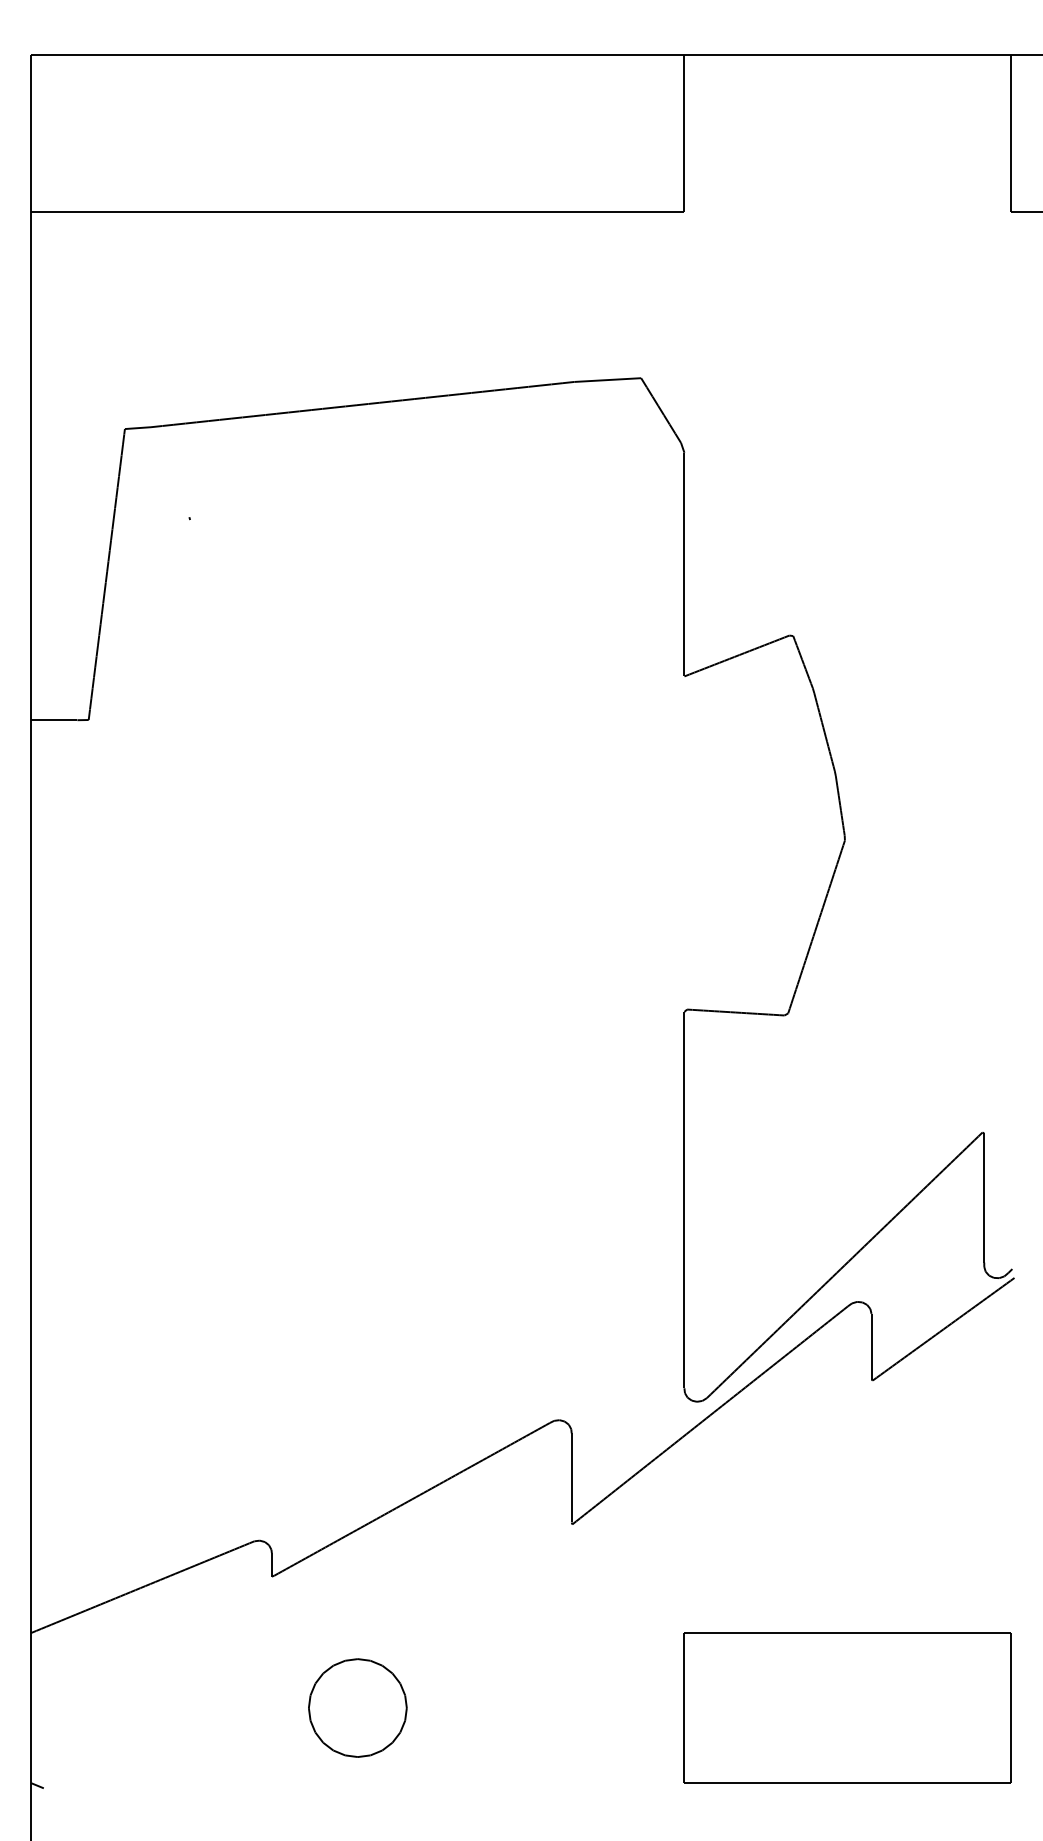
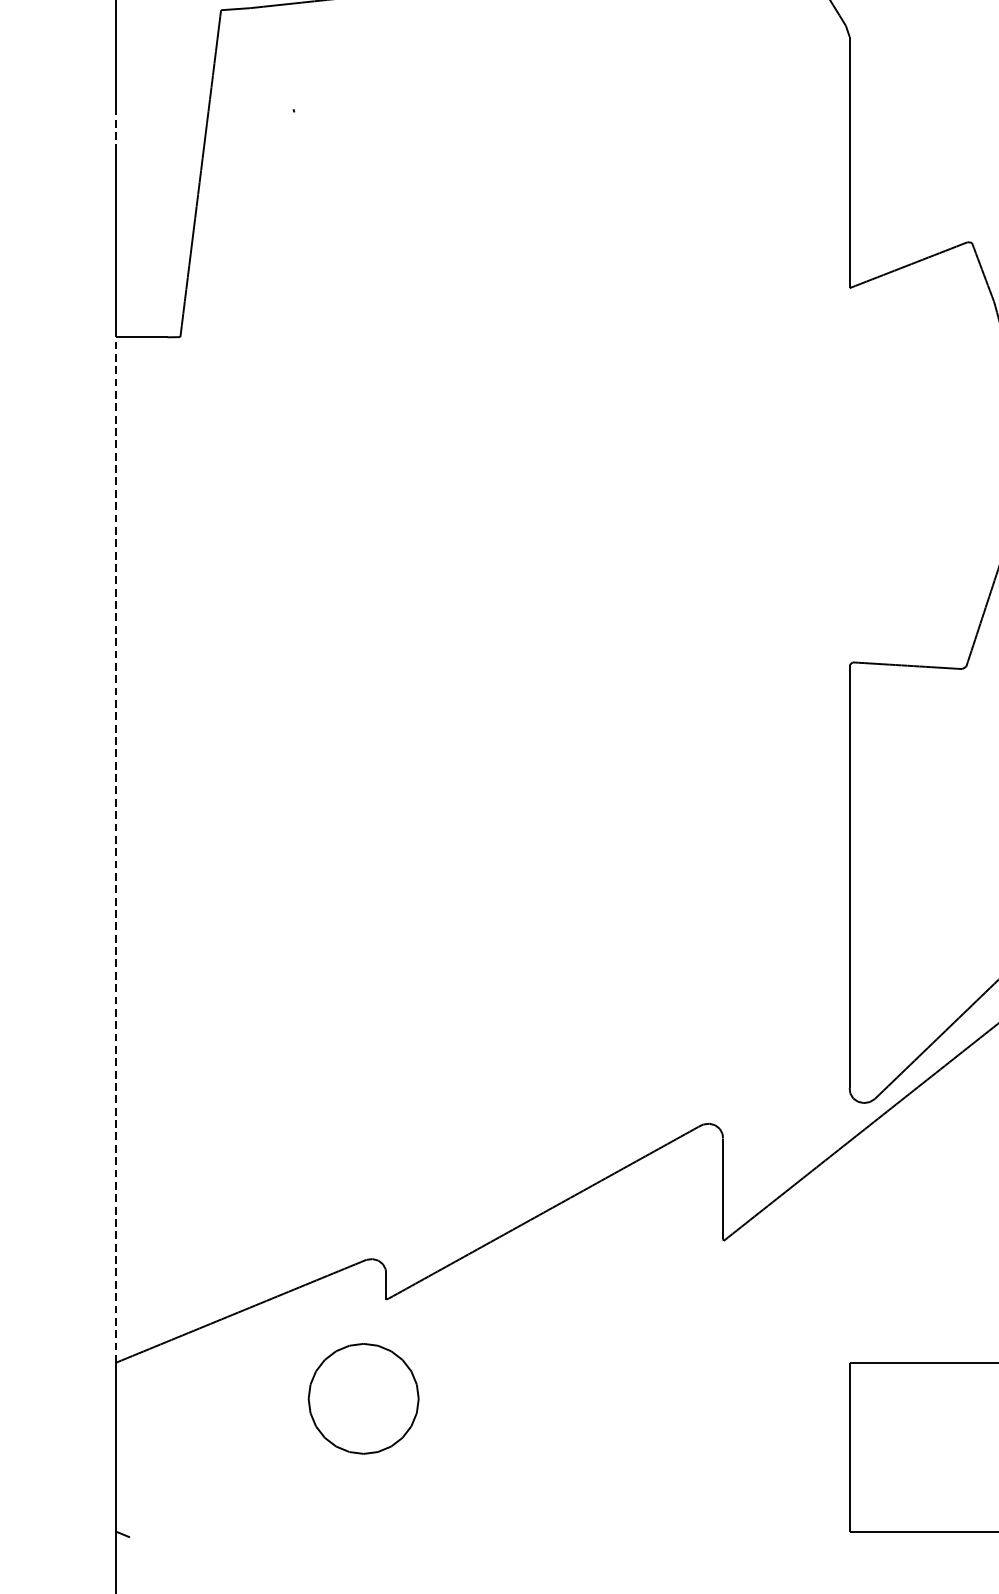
line: (31, 537) -> (116, 132), solid -> dashed
line: (31, 1176) -> (116, 849), solid -> dashed
part: (357, 1707) -> (363, 1398), moved

